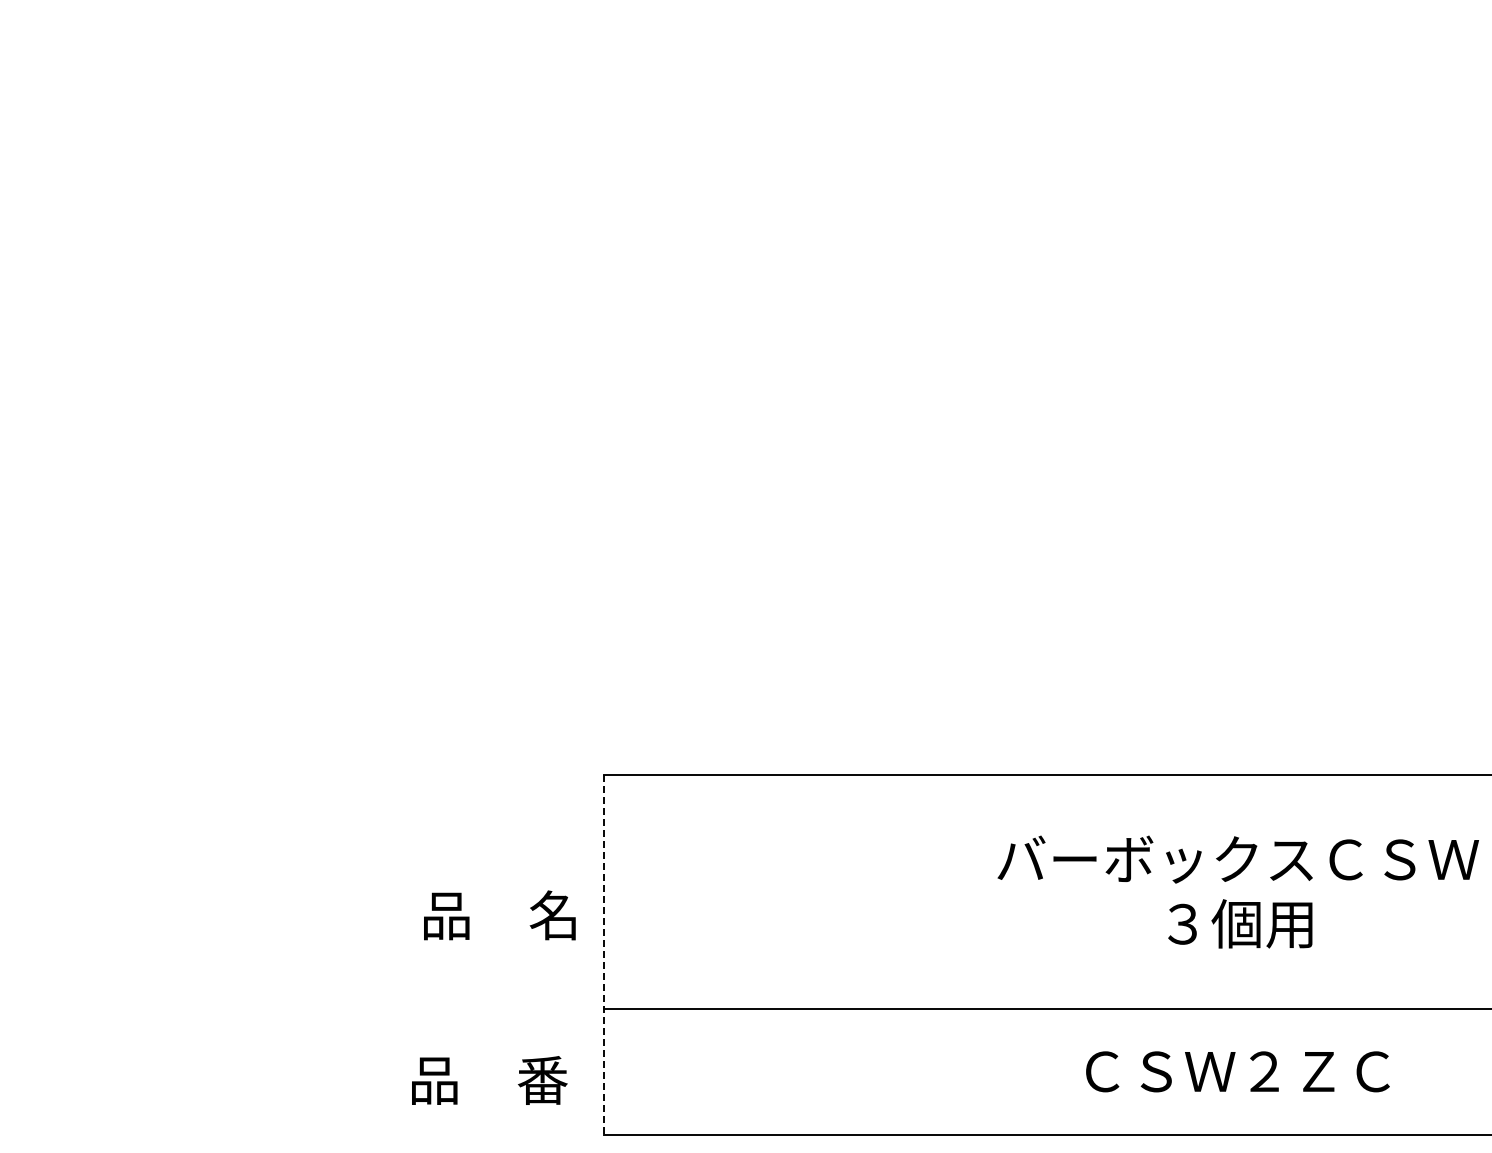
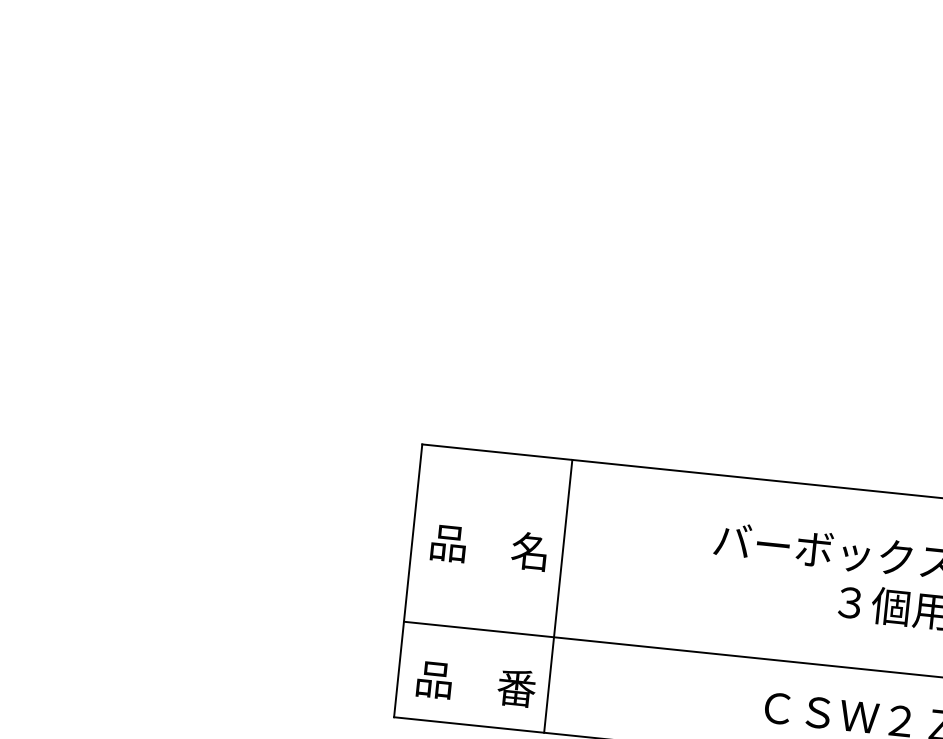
text: (499, 915) -> (488, 547), moved
line: (801, 954) -> (558, 595), added
line: (603, 955) -> (407, 581), dashed -> solid
text: (489, 1080) -> (476, 684), moved

